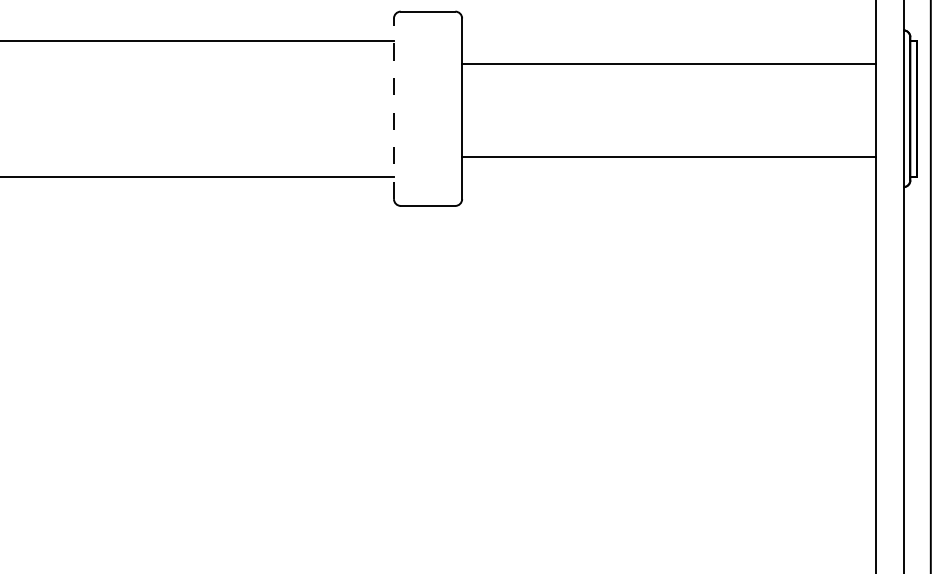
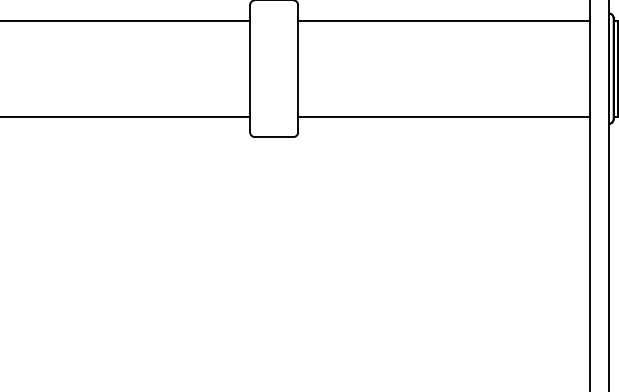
line: (669, 63) -> (444, 20), moved
line: (393, 108) -> (249, 68), dashed -> solid
line: (669, 156) -> (444, 116), moved

